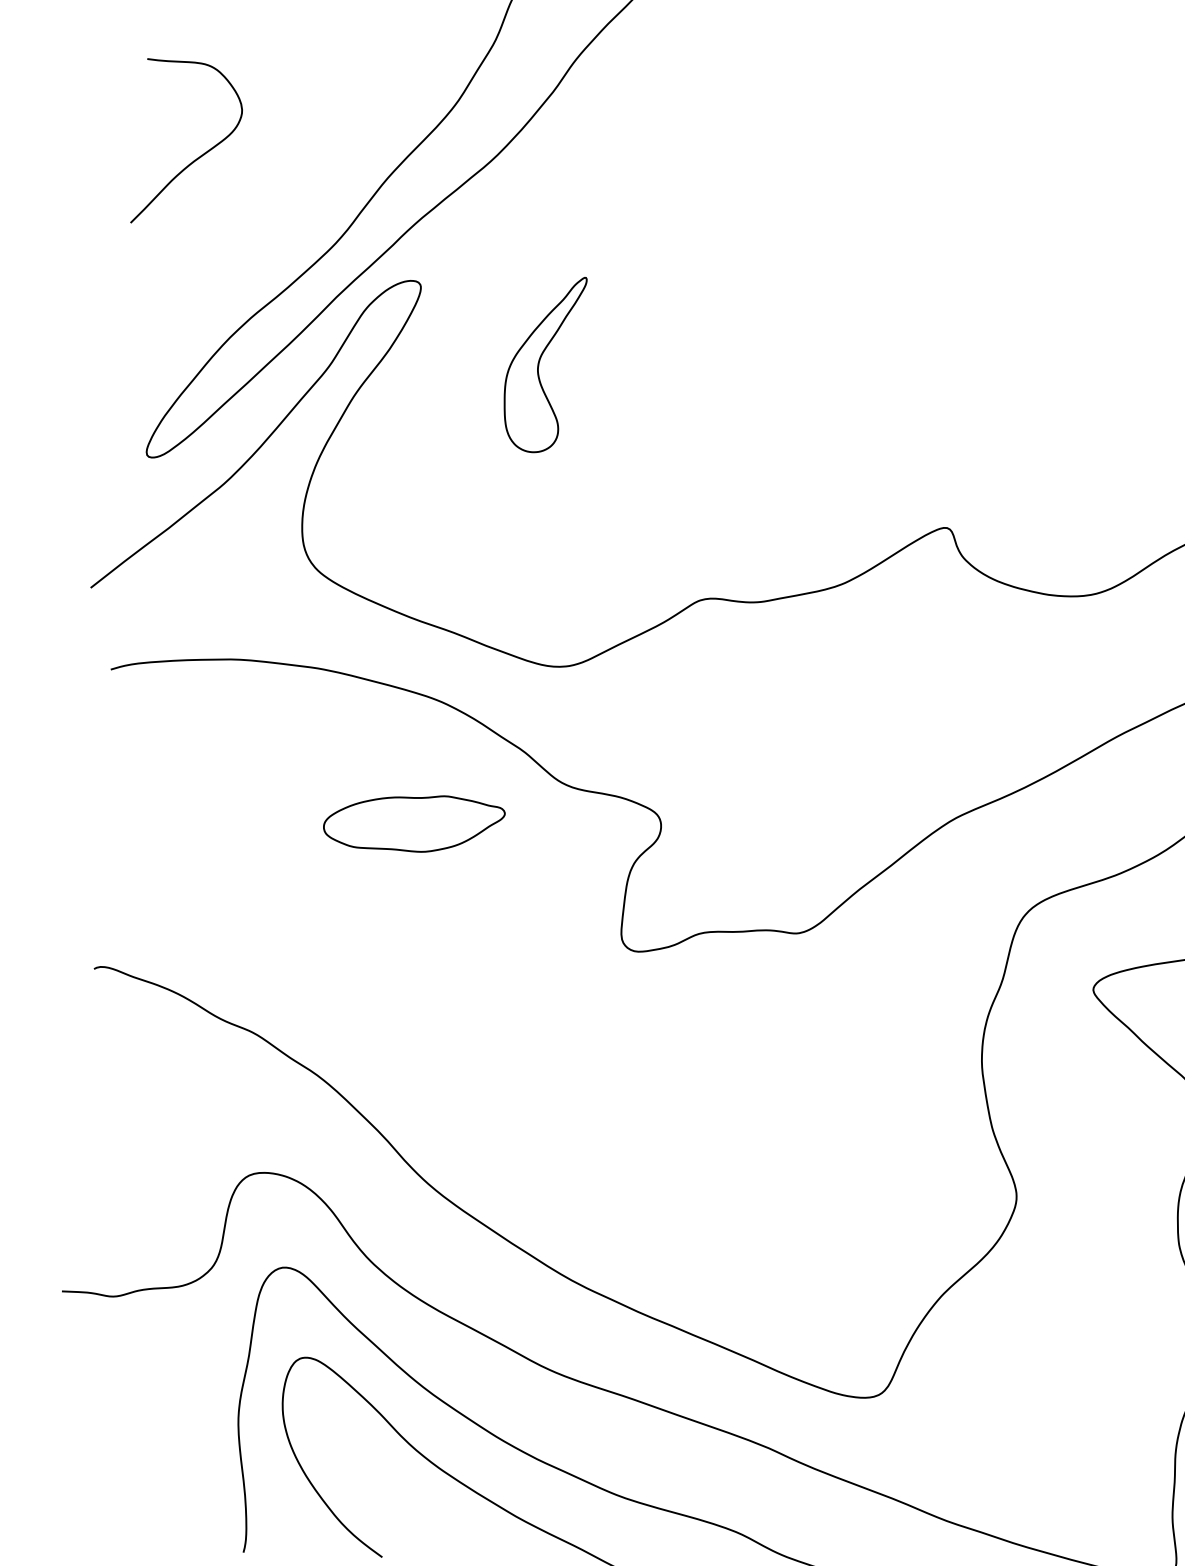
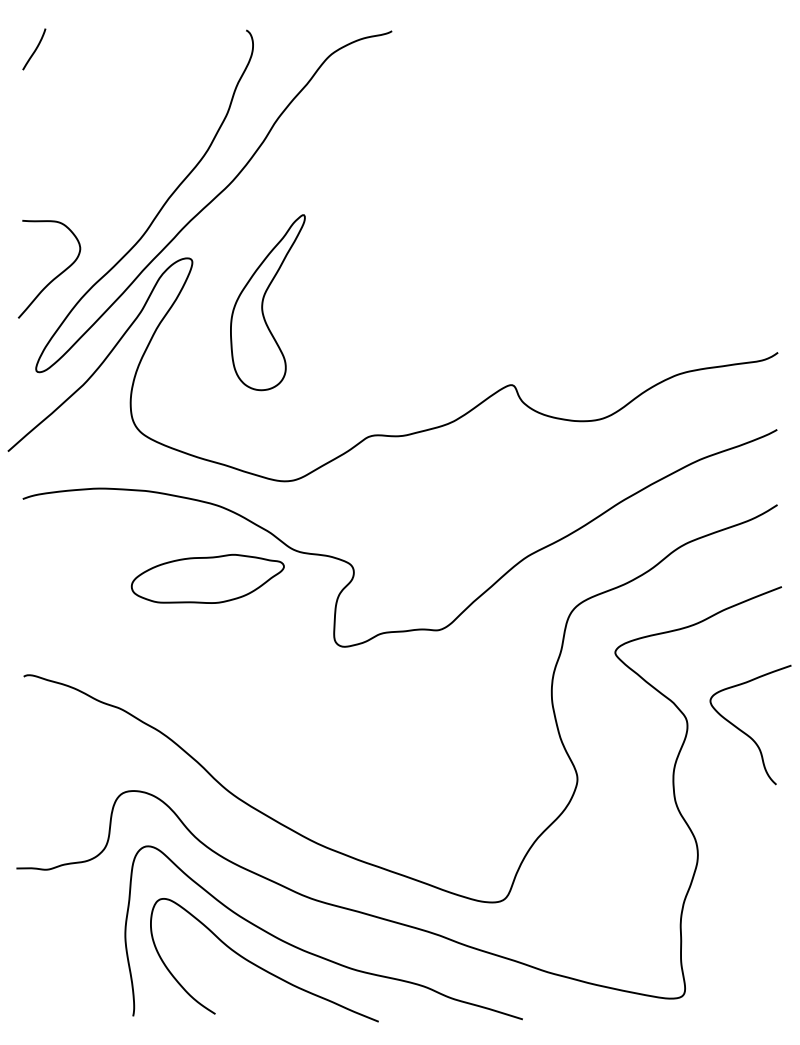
curve: (197, 156) -> (55, 276), moved
part: (543, 363) -> (267, 302), size x1.67
part: (413, 822) -> (207, 578), size x1.43

